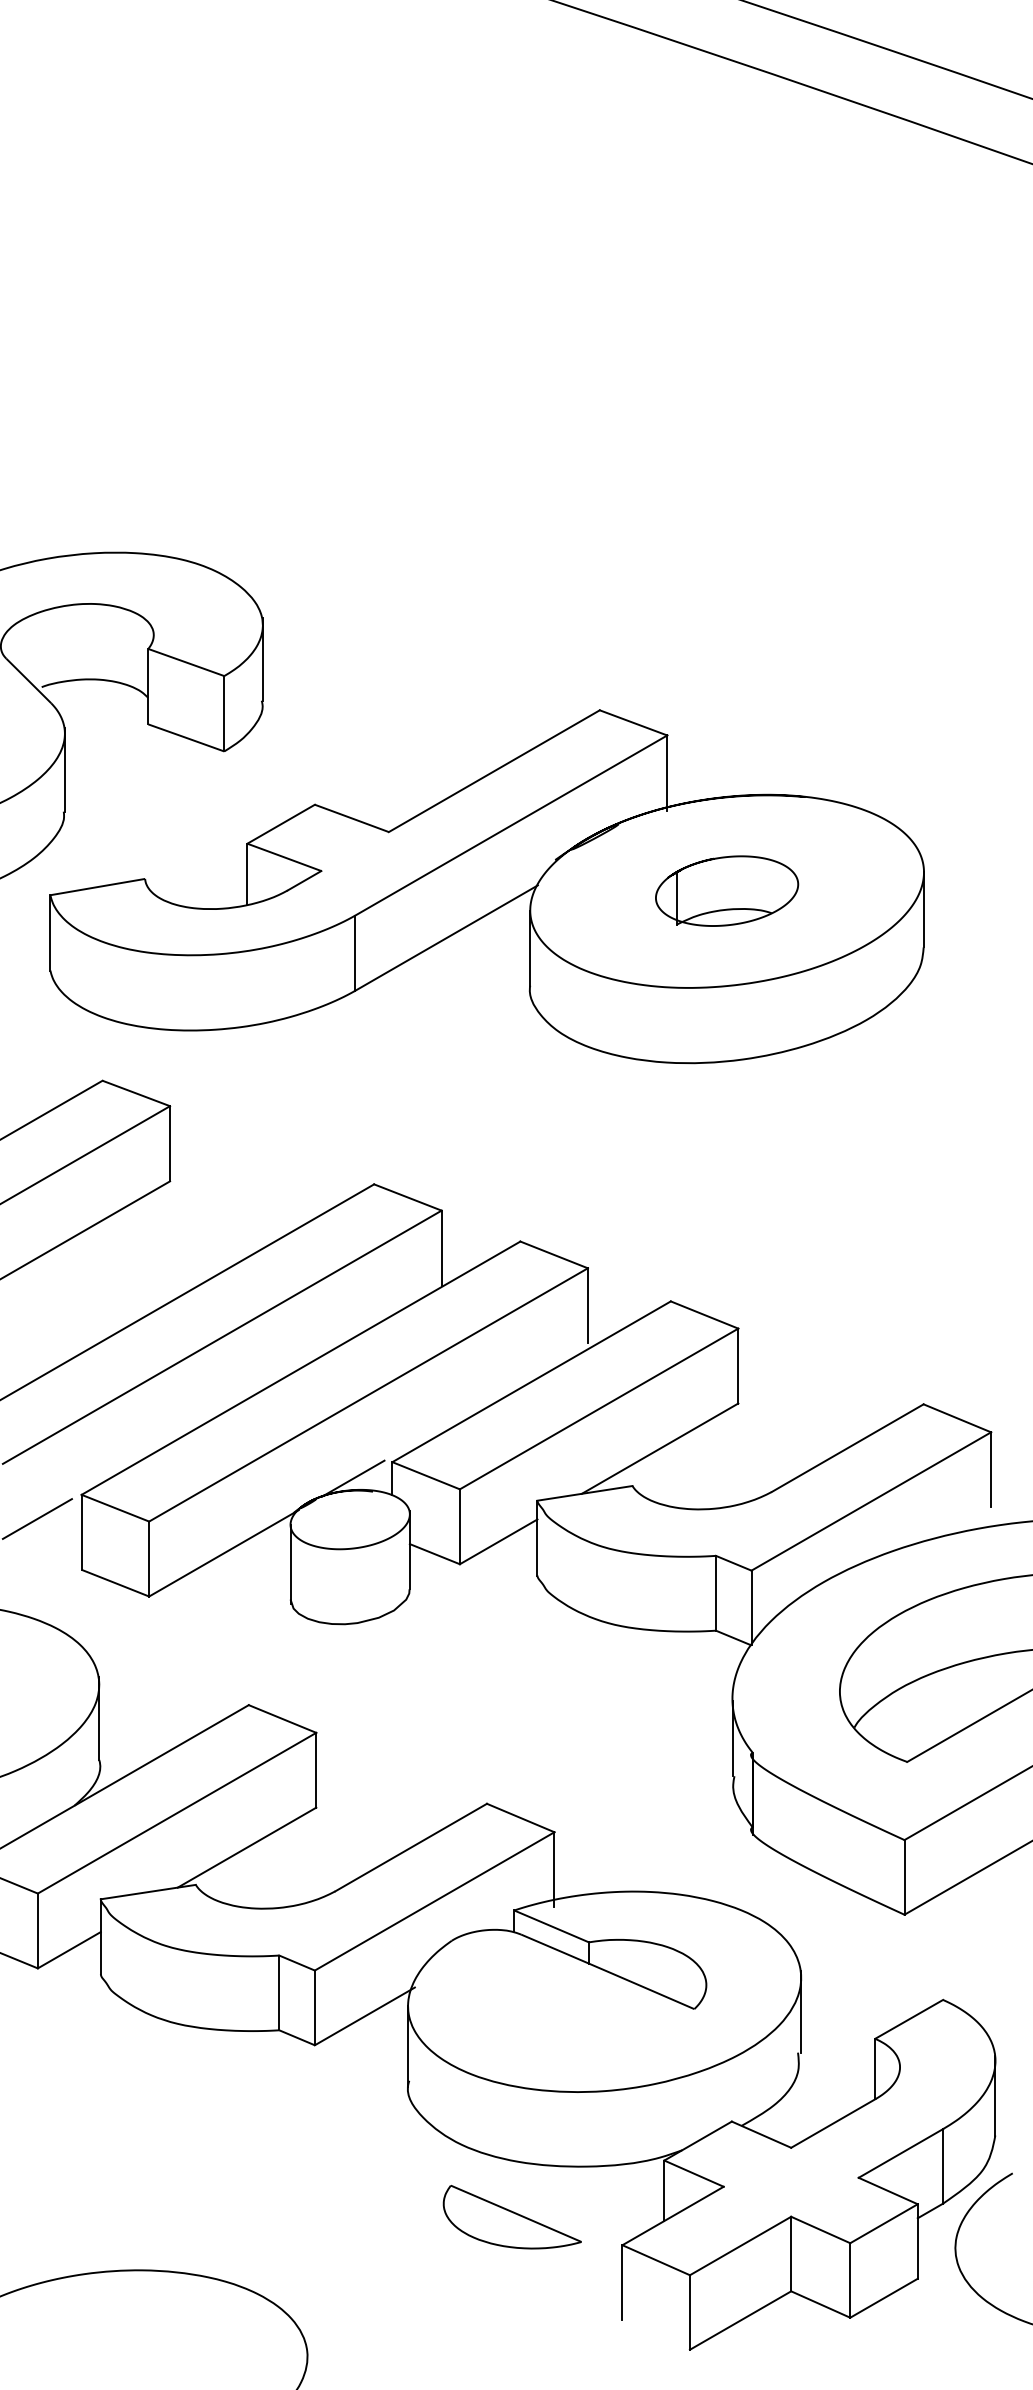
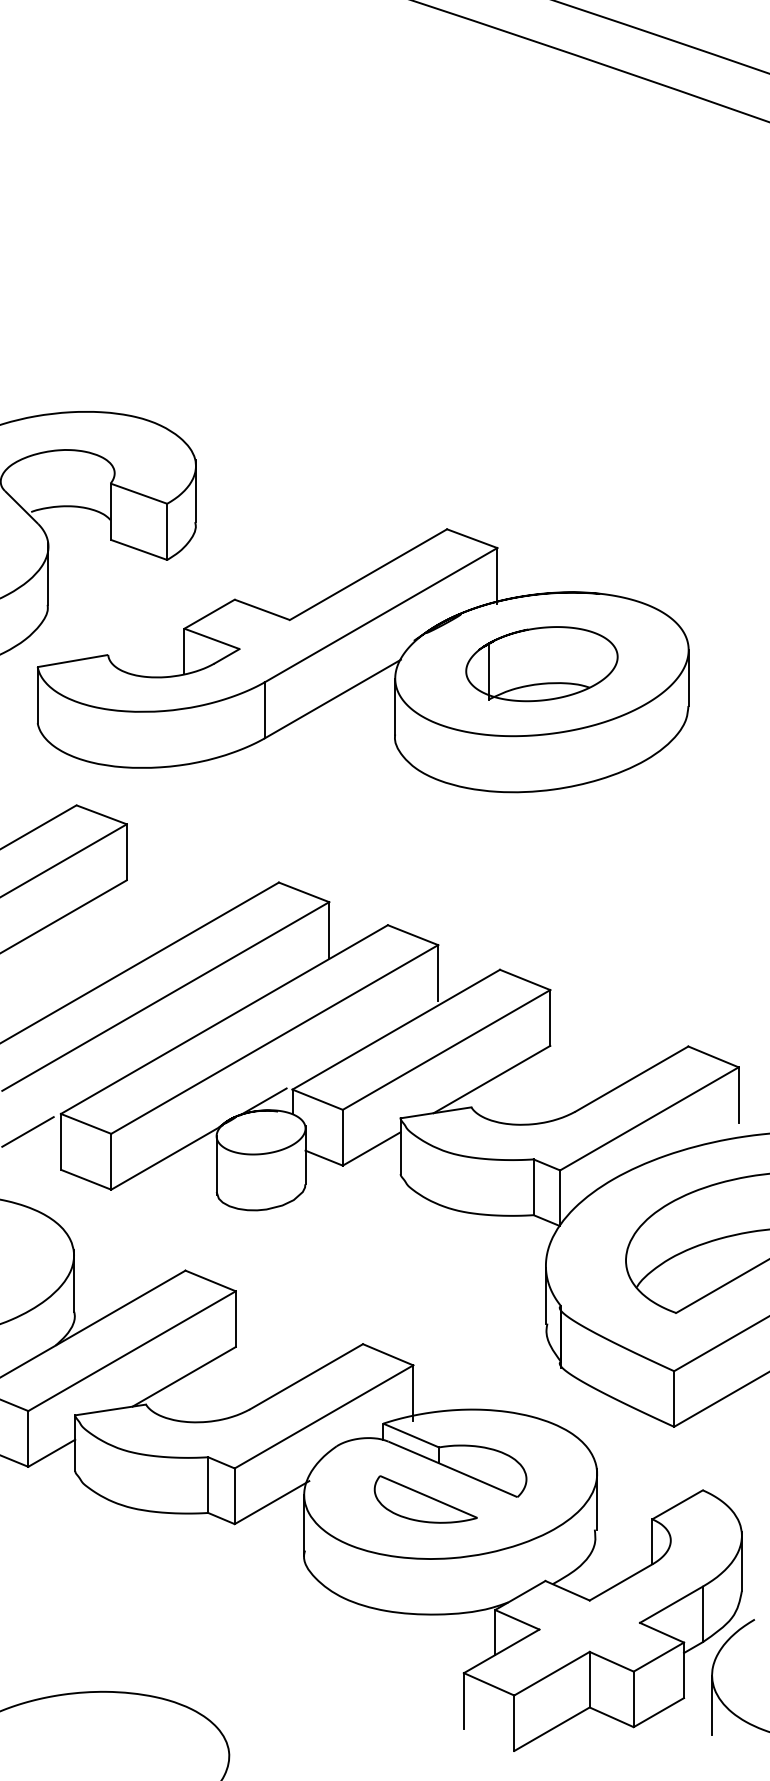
part: (726, 890) -> (541, 663), size x1.43
part: (511, 2217) -> (425, 1499), moved
line: (955, 2288) -> (712, 1705), added

